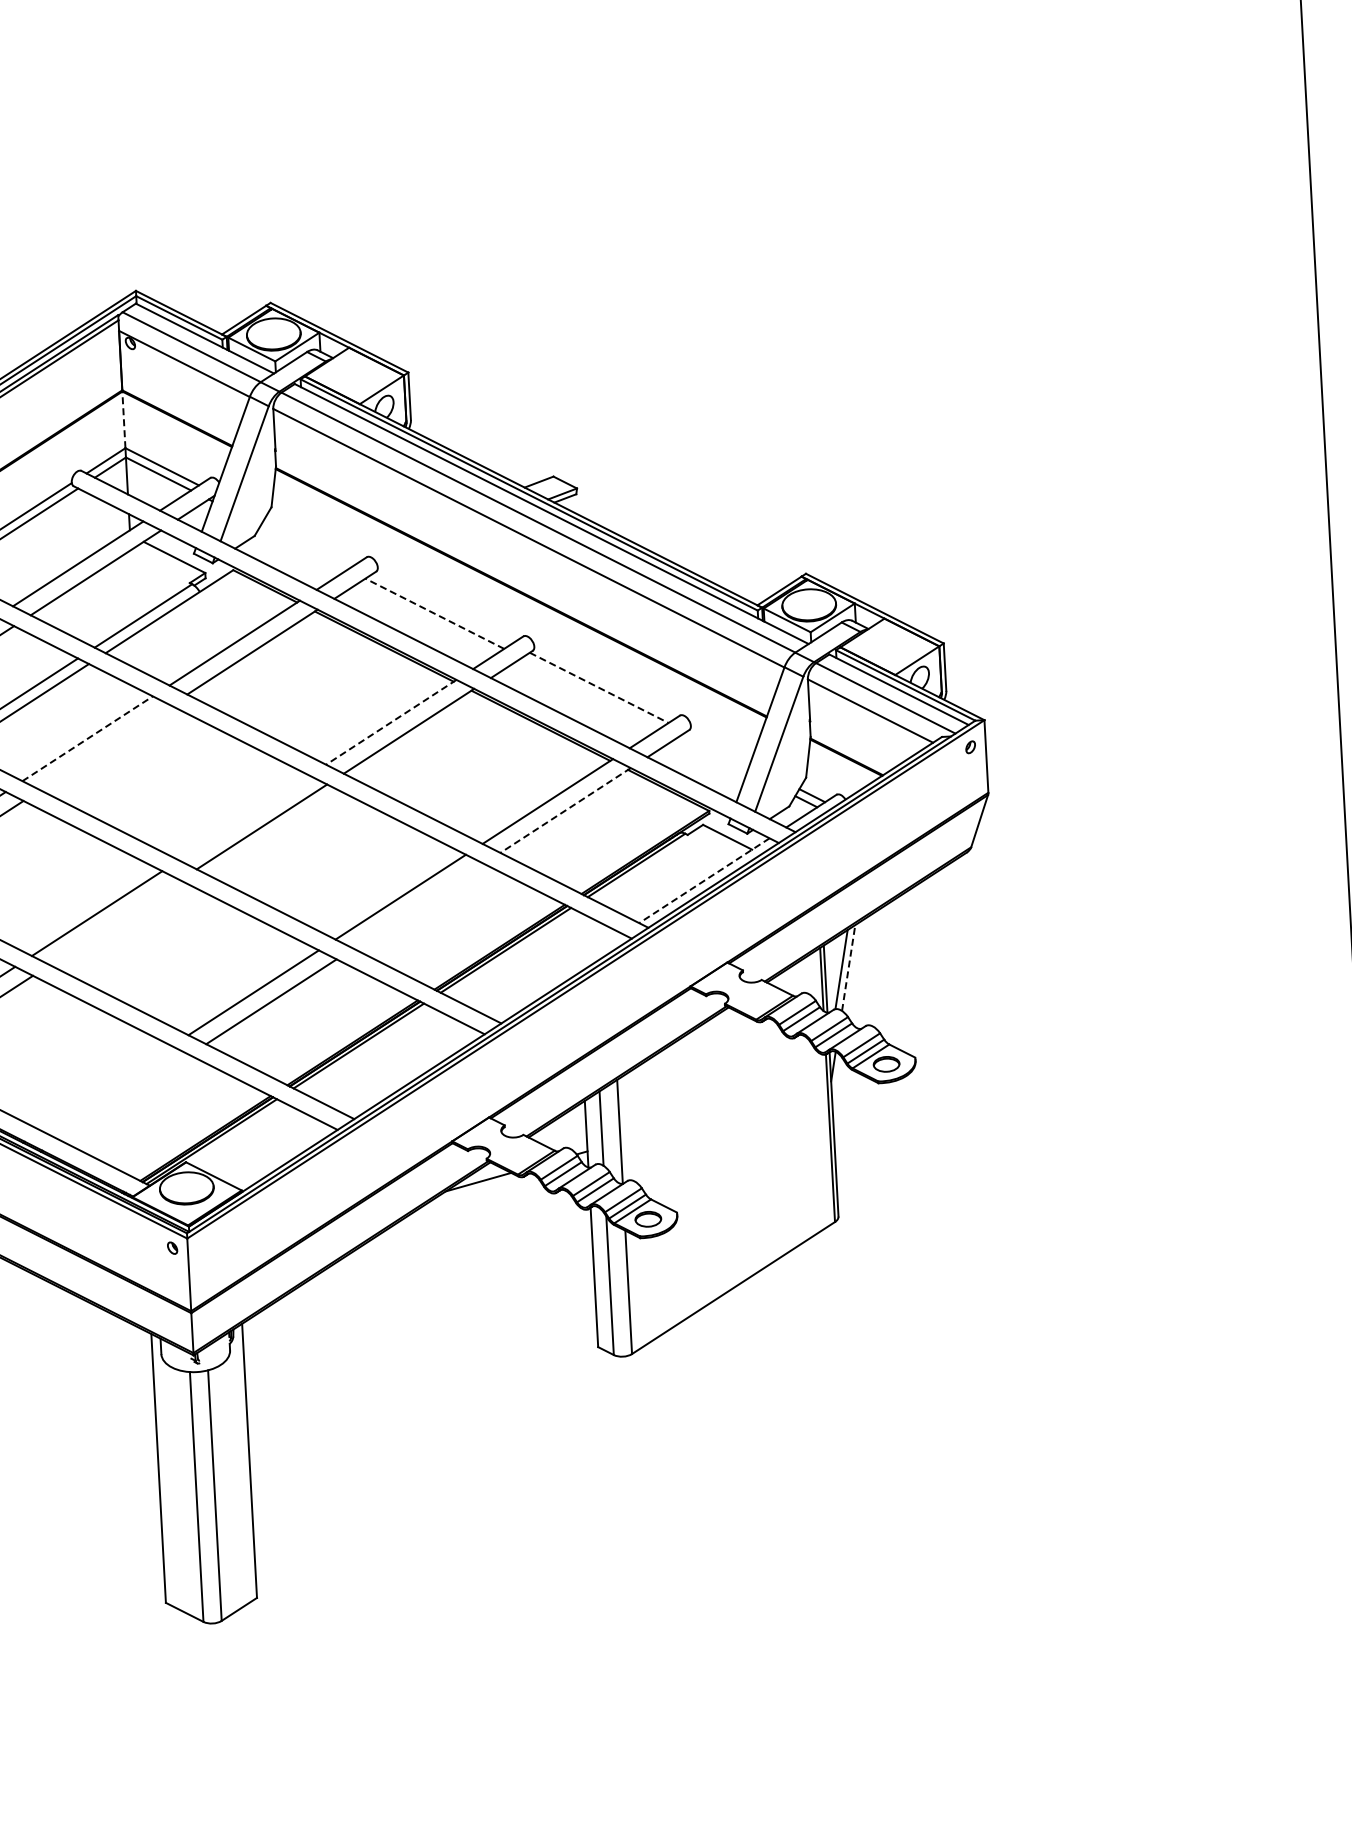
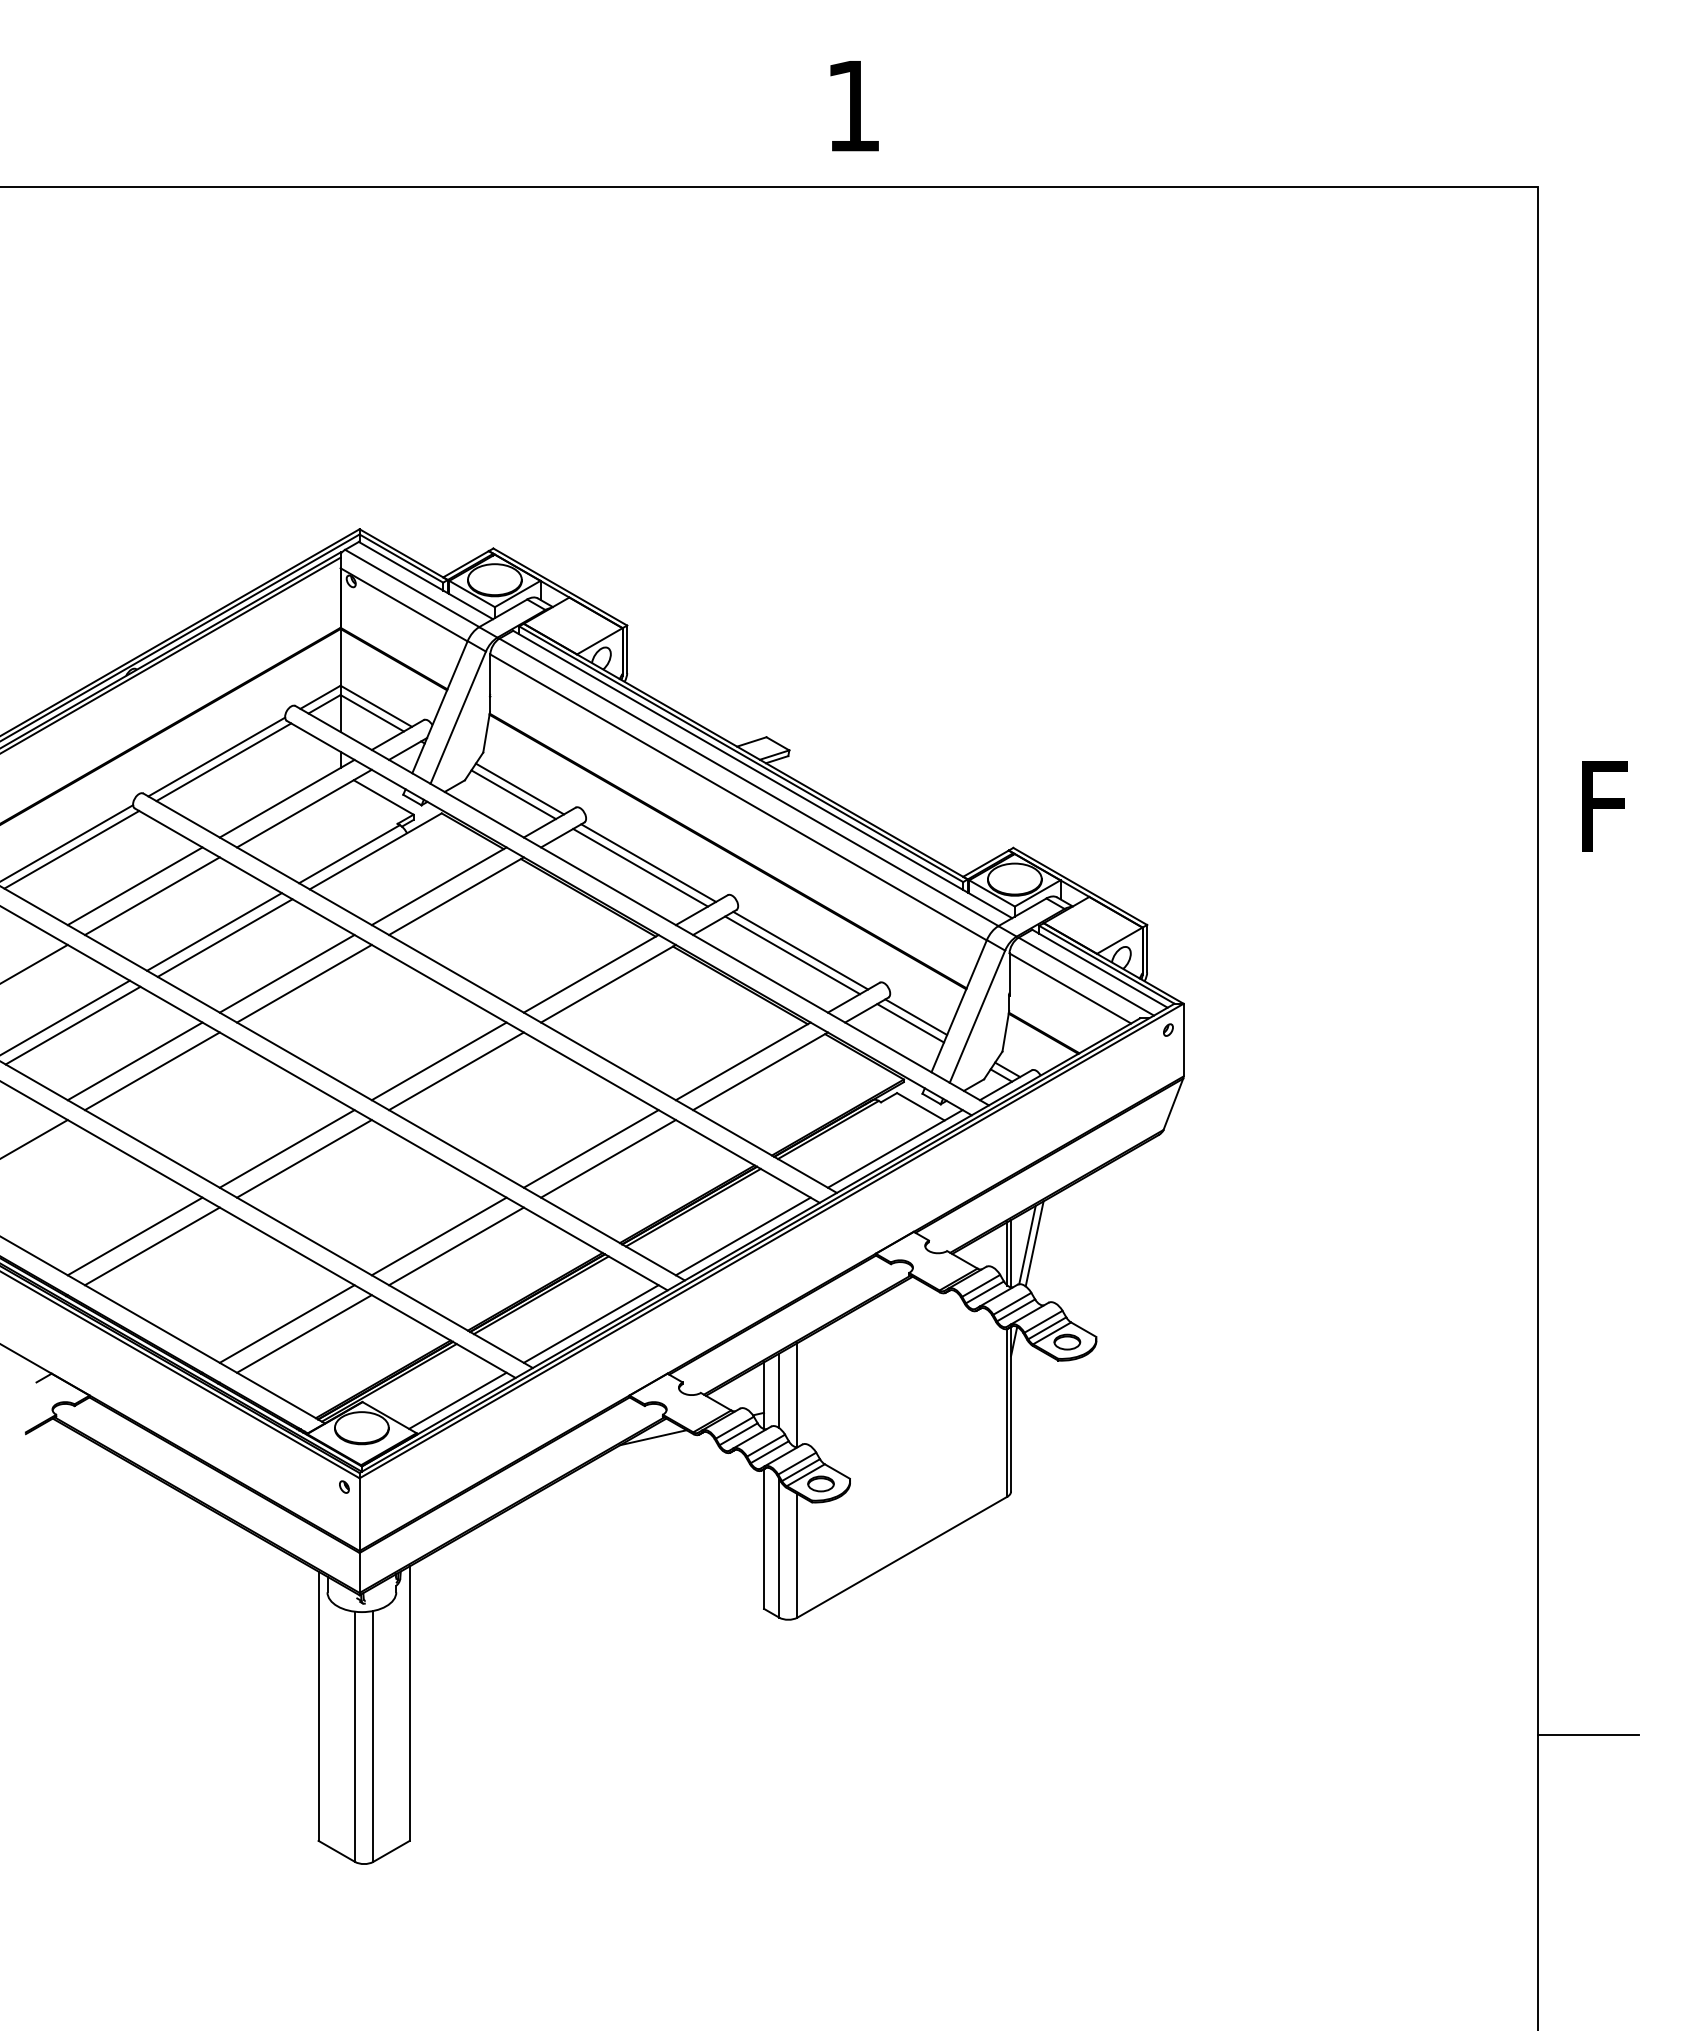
line: (123, 419) -> (340, 656), dashed -> solid
line: (309, 541) -> (519, 788), added
line: (303, 547) -> (513, 794), added
line: (442, 608) -> (648, 862), added
line: (434, 613) -> (640, 867), dashed -> solid
line: (598, 687) -> (800, 950), dashed -> solid
line: (591, 693) -> (792, 955), added
line: (391, 721) -> (591, 973), dashed -> solid
line: (87, 738) -> (287, 973), dashed -> solid
line: (105, 747) -> (304, 983), added
line: (718, 748) -> (916, 1017), added
line: (712, 754) -> (910, 1023), added
line: (565, 810) -> (760, 1071), dashed -> solid
line: (243, 818) -> (438, 1061), added
line: (704, 880) -> (895, 1148), dashed -> solid
line: (418, 905) -> (608, 1158), added
line: (114, 922) -> (304, 1158), added
line: (848, 967) -> (1034, 1243), dashed -> solid
line: (556, 976) -> (742, 1236), added
line: (409, 1071) -> (590, 1323), added
line: (105, 1087) -> (286, 1323), added
line: (124, 1096) -> (304, 1333), added
line: (280, 1155) -> (457, 1400), added

